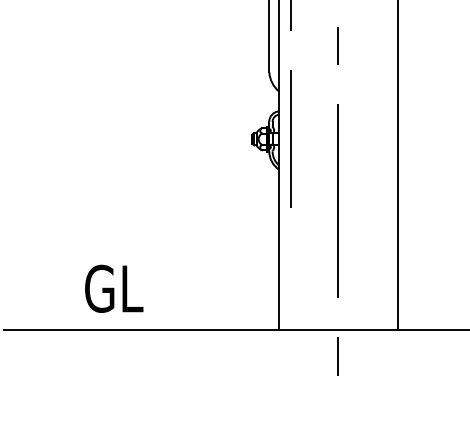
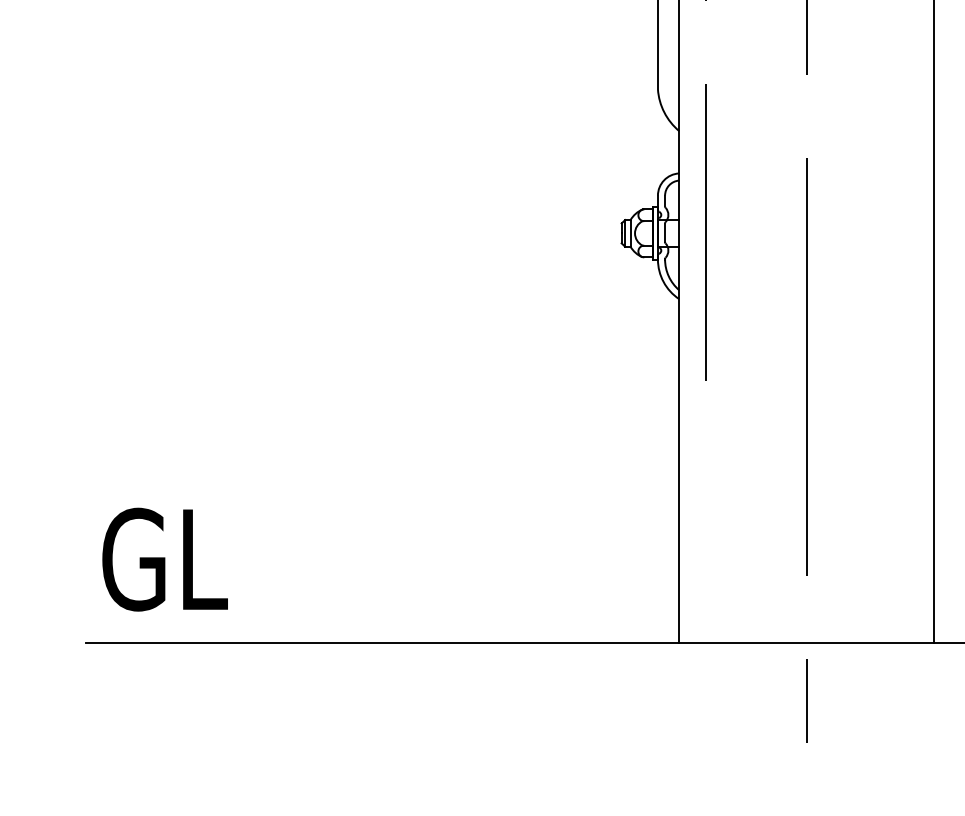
text: (114, 288) -> (165, 558), moved

